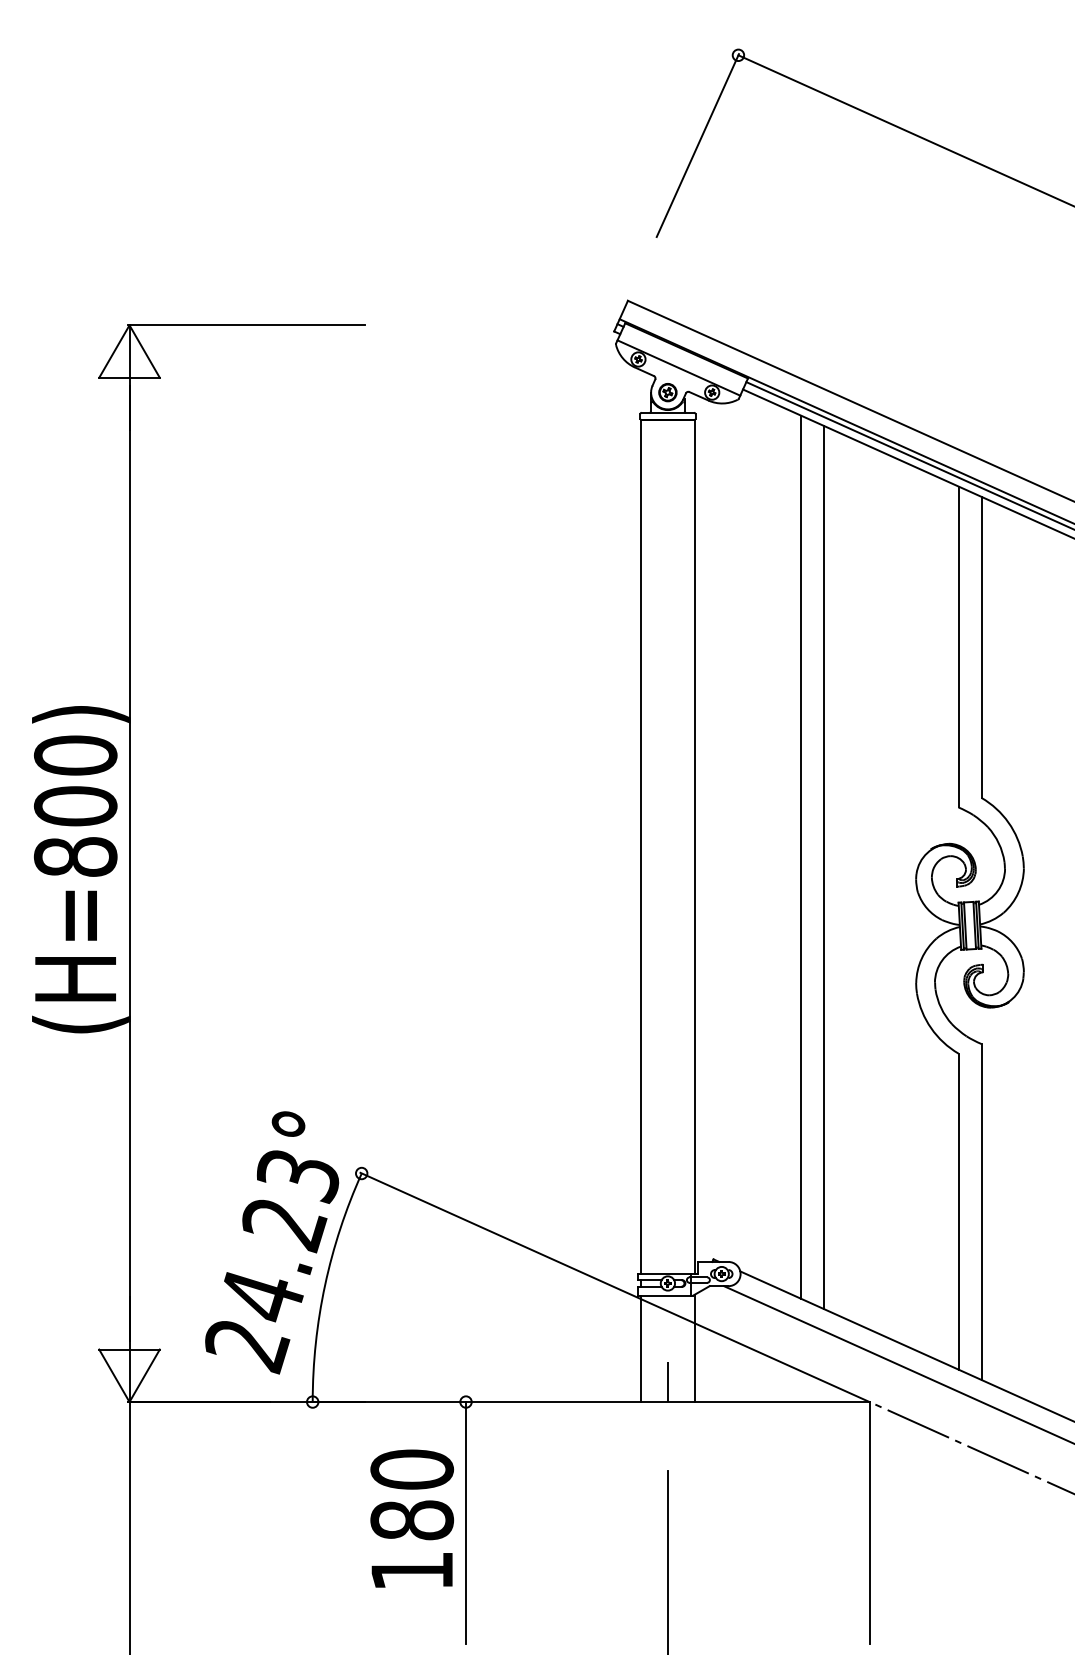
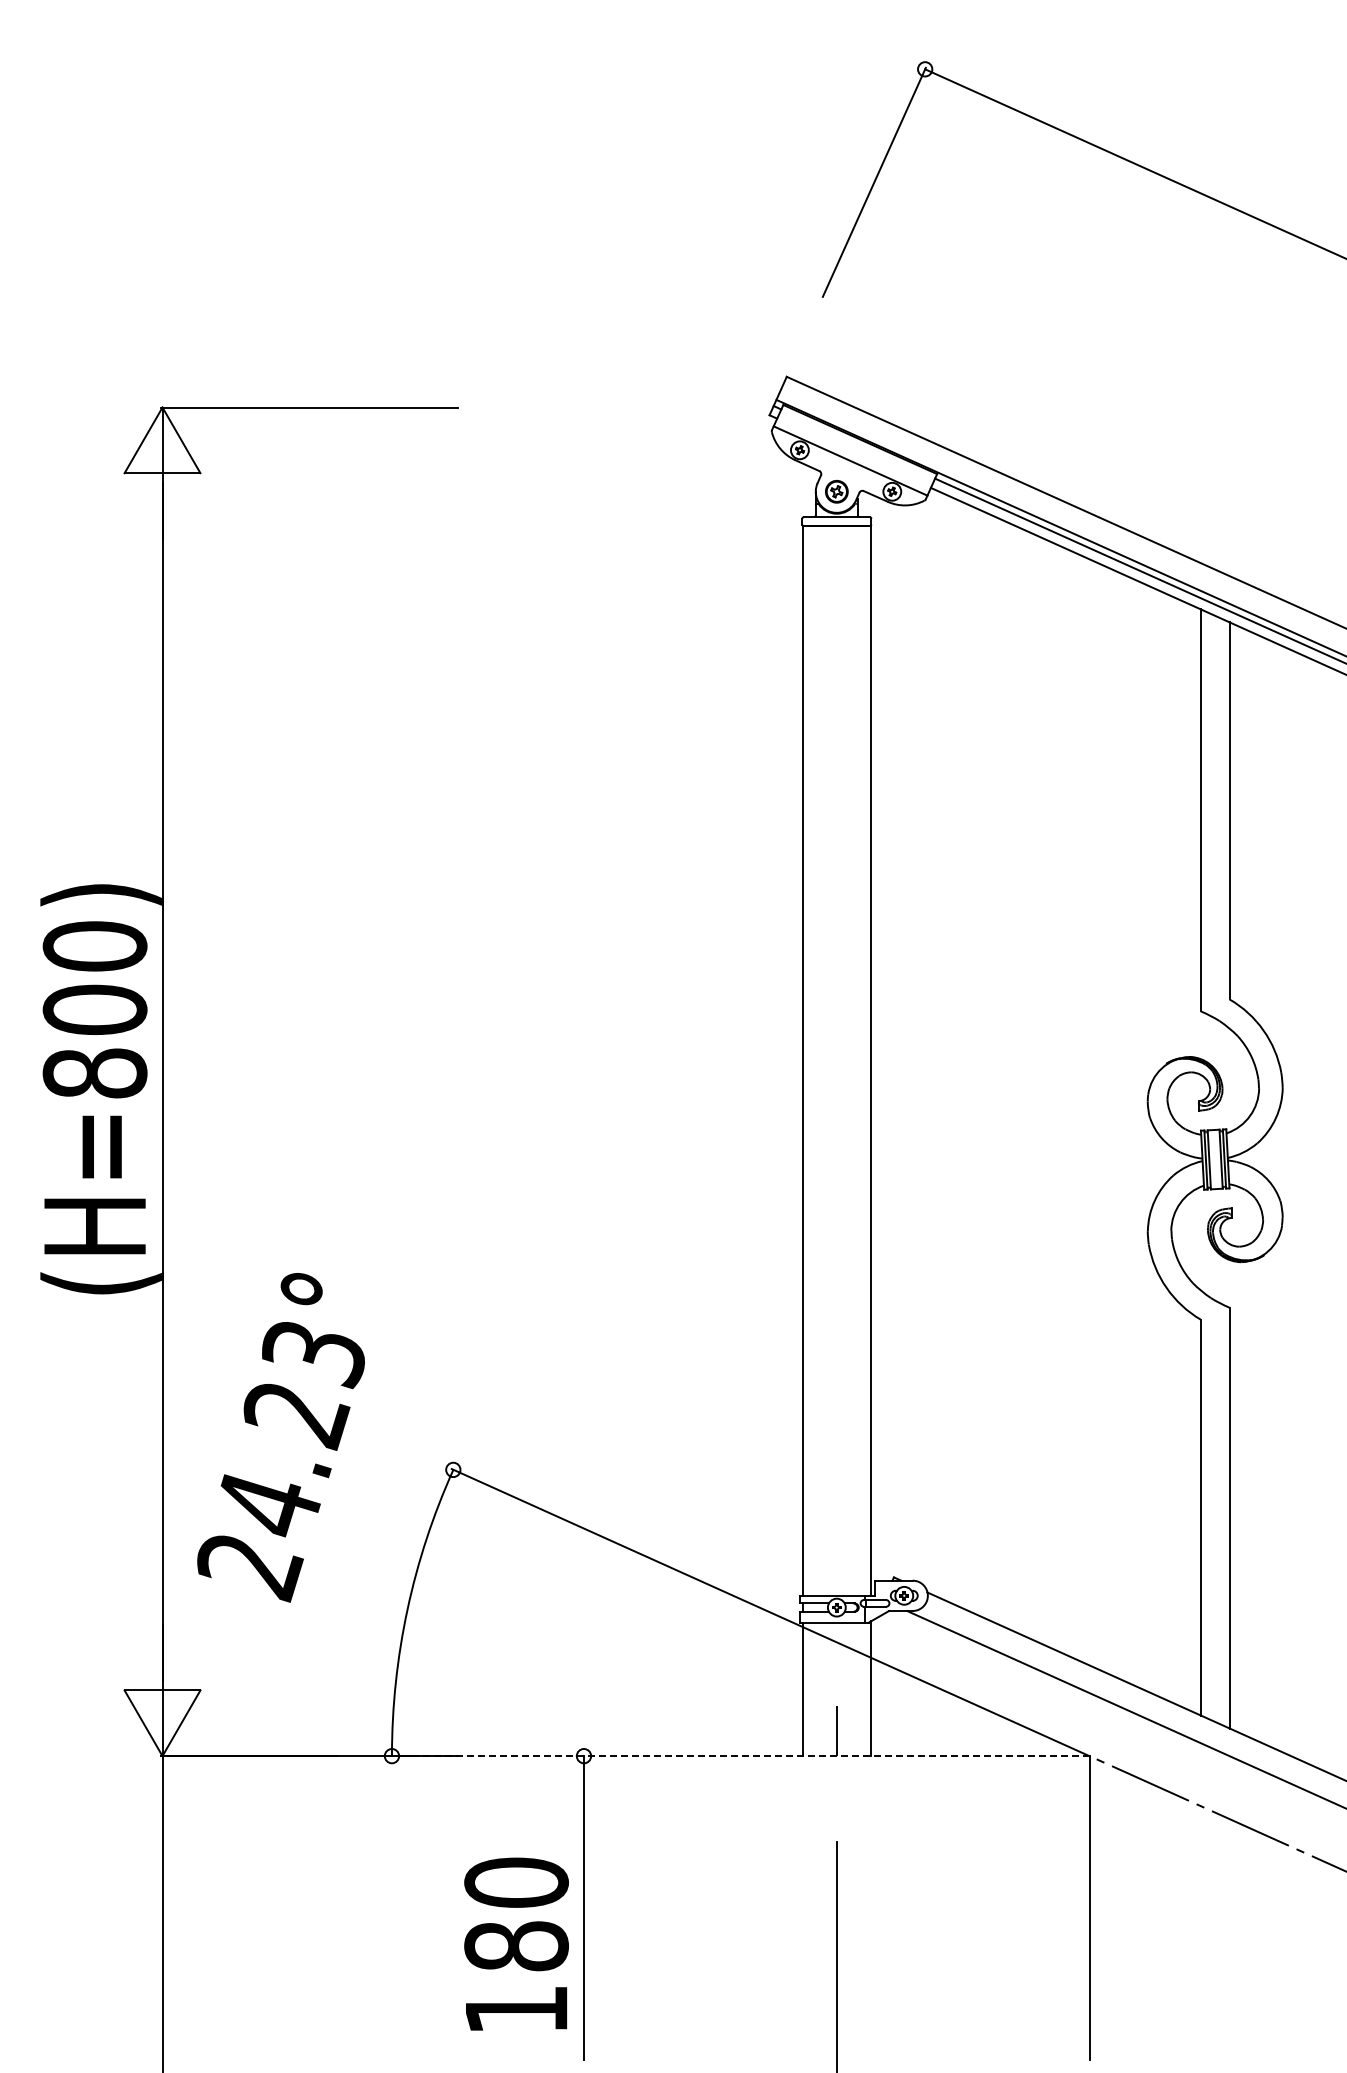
line: (800, 857) -> (1003, 1073), removed
line: (824, 867) -> (1032, 1086), removed
text: (271, 1242) -> (280, 1437), moved
line: (600, 1402) -> (752, 1756), solid -> dashed
text: (412, 1518) -> (516, 1943), moved

